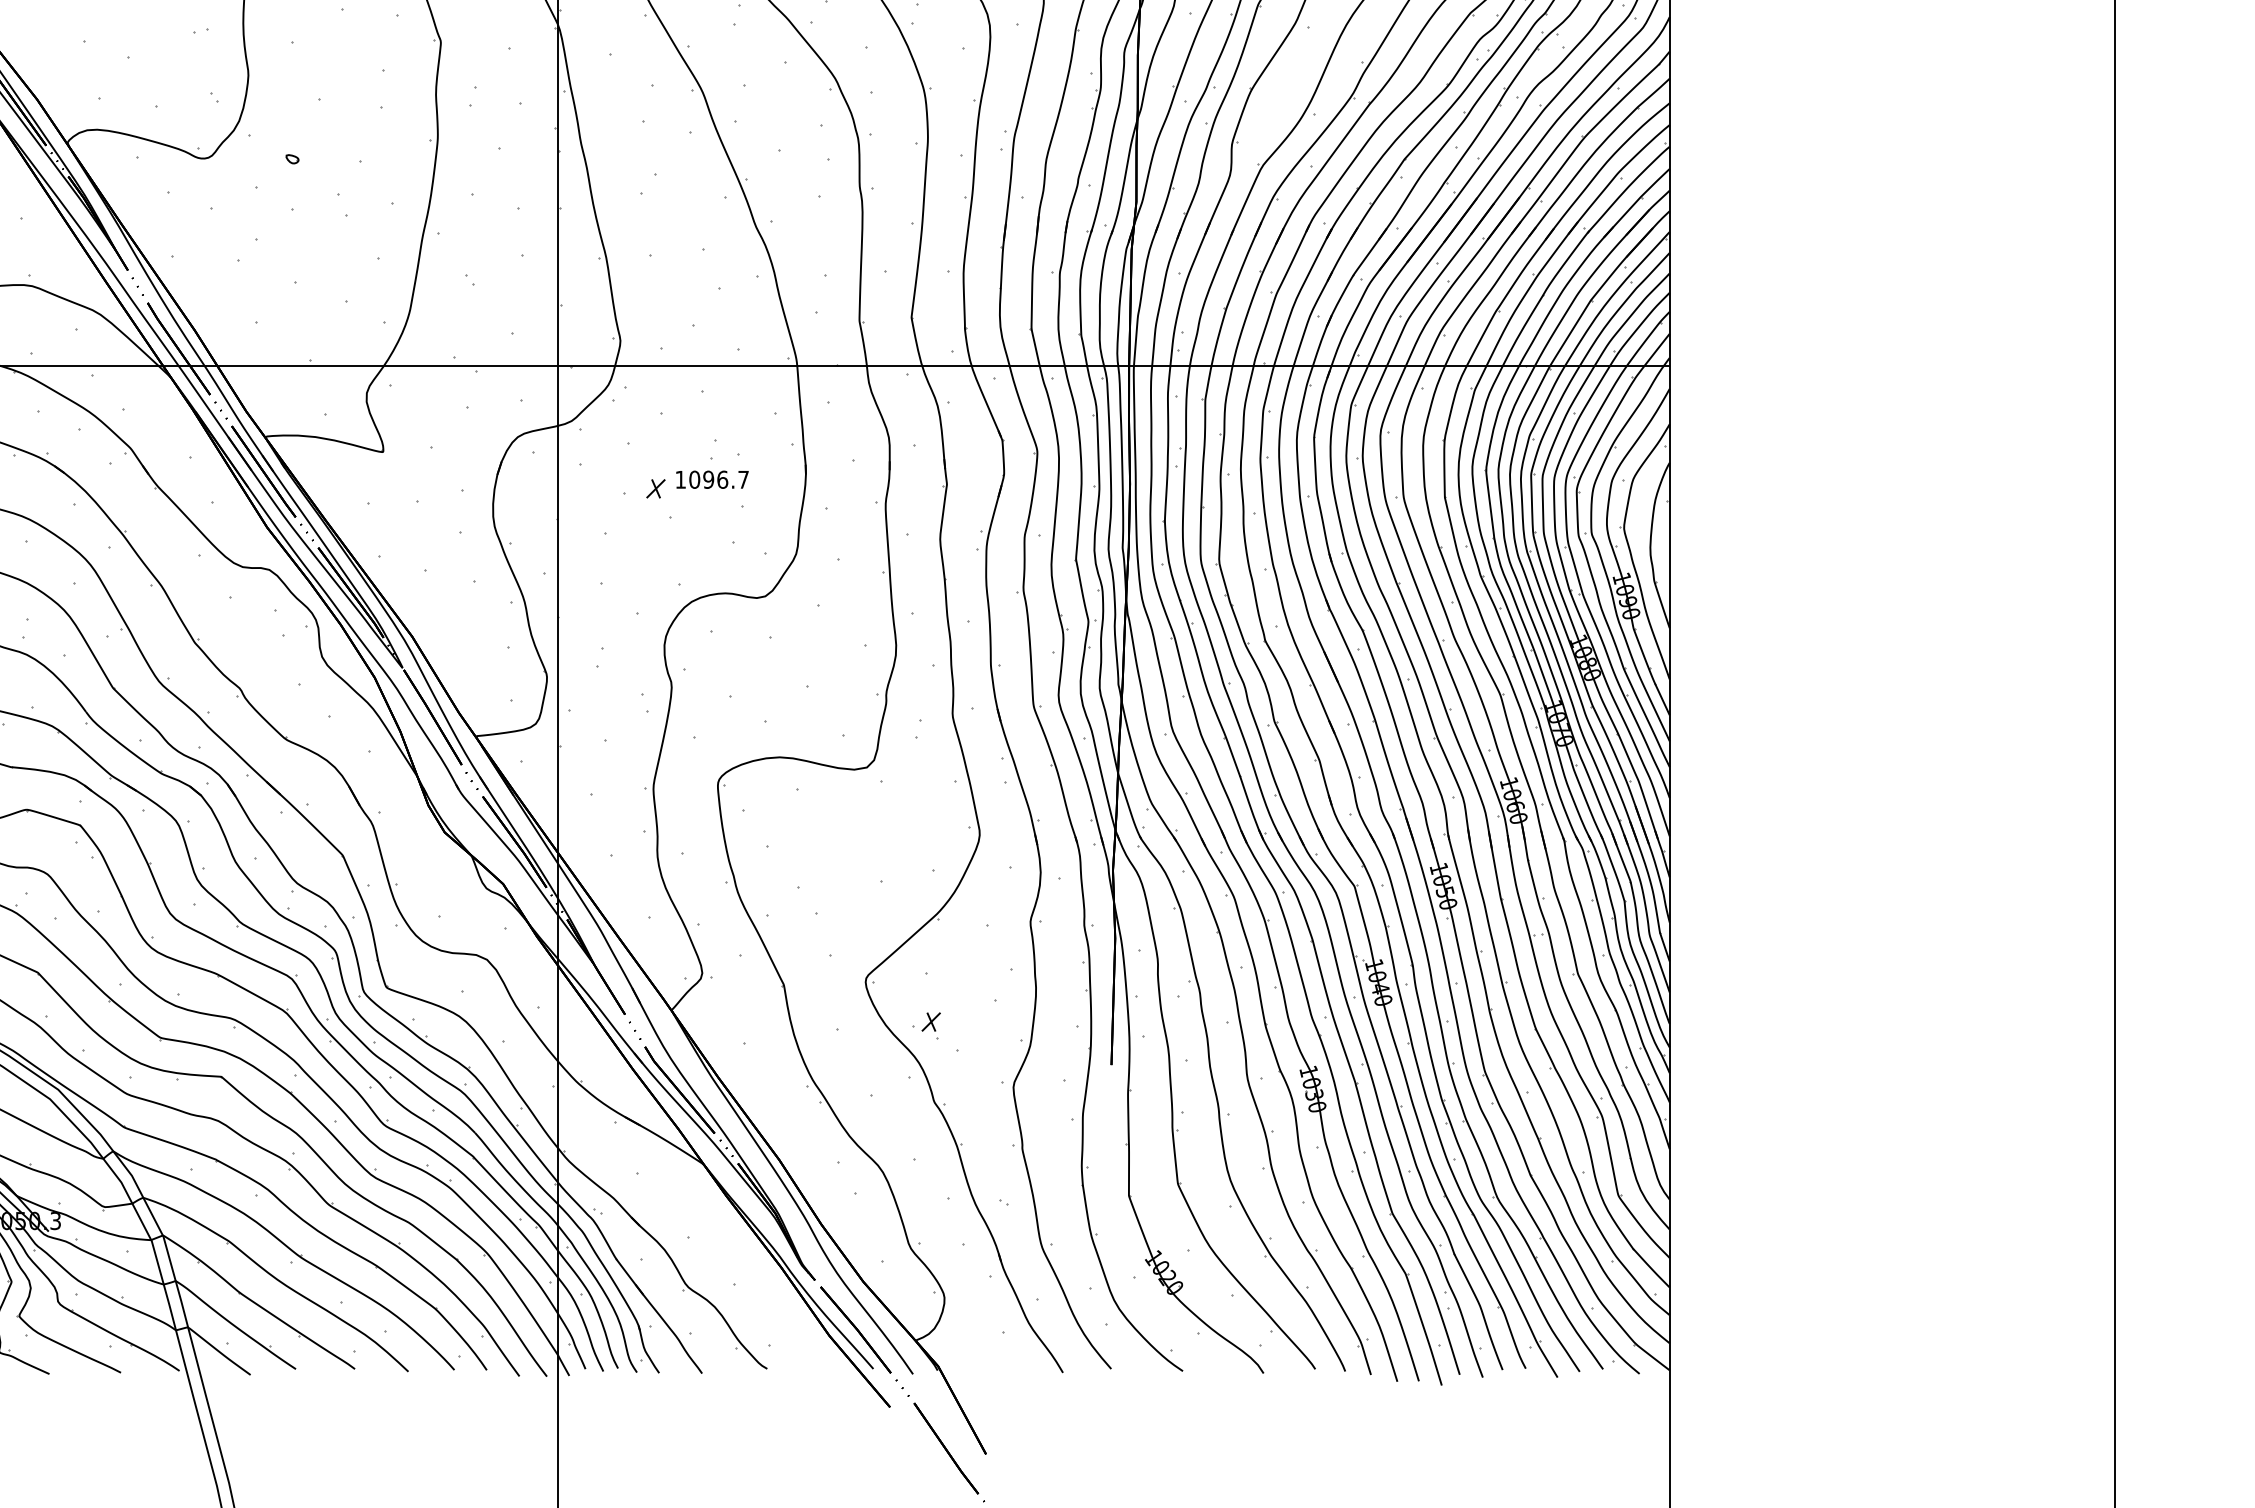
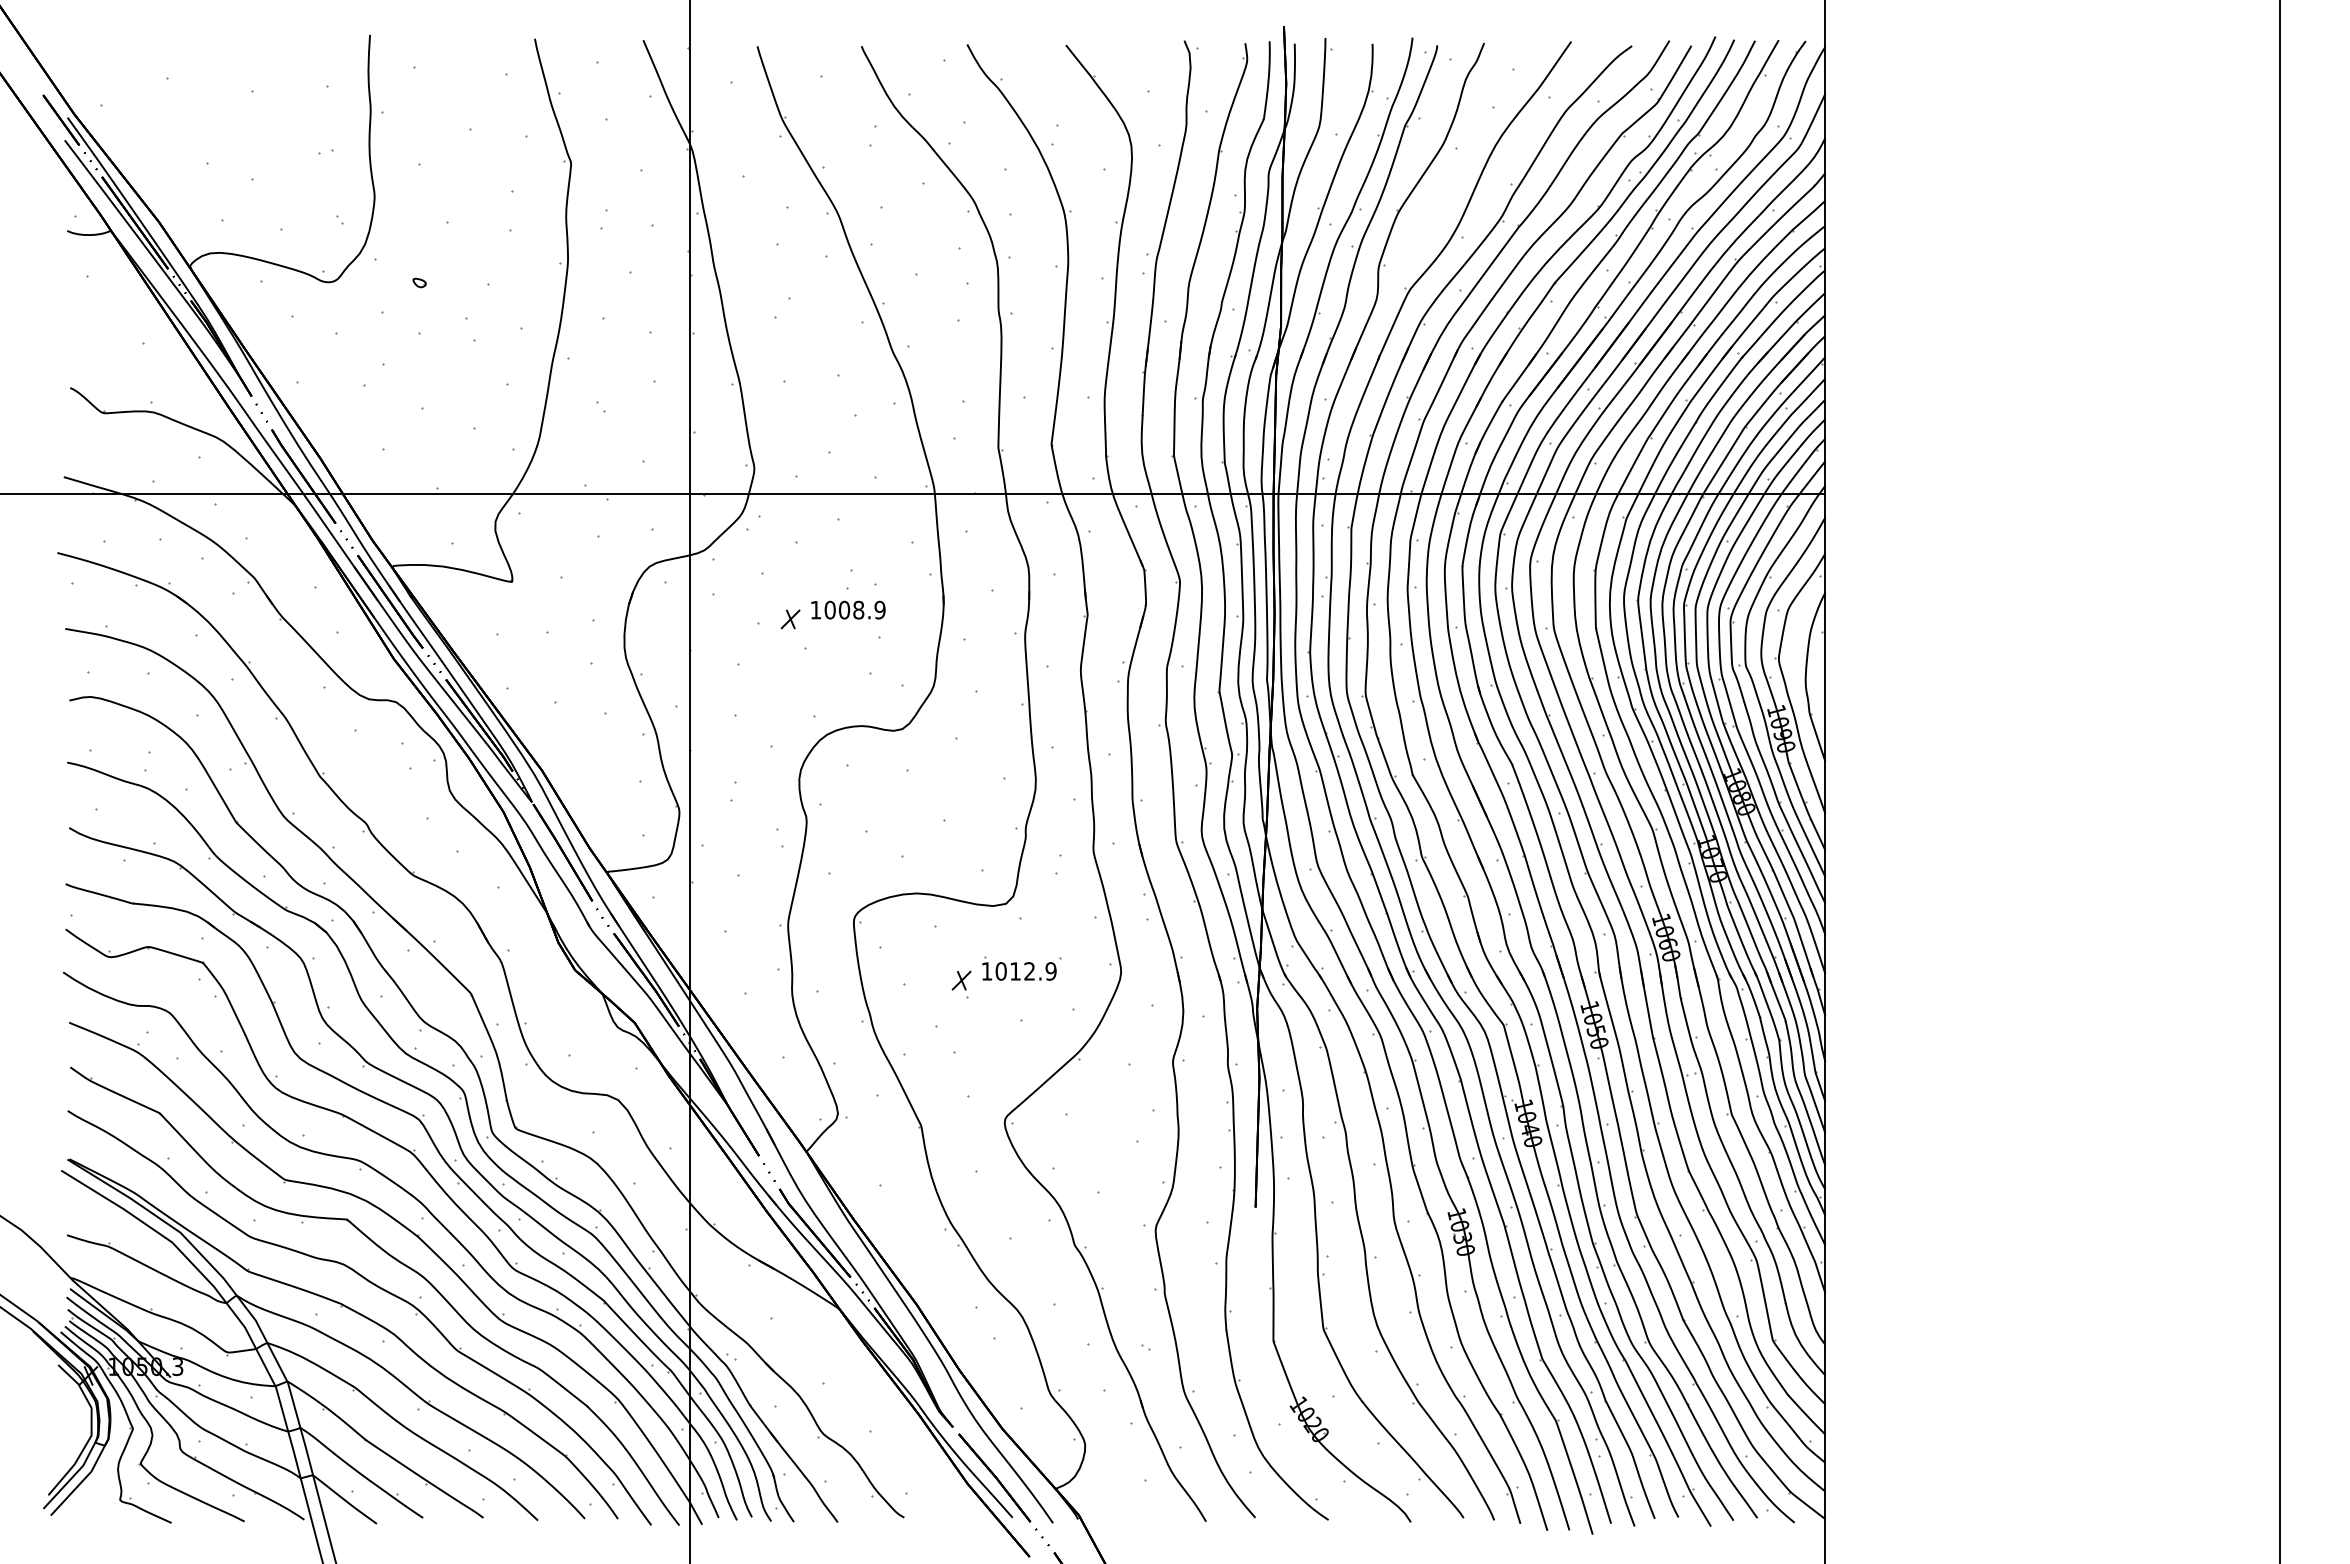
text: (725, 479) -> (861, 609), 1096.7 -> 1008.9
part: (882, 830) -> (1021, 968), added
part: (931, 1025) -> (961, 984), moved

